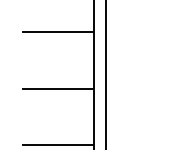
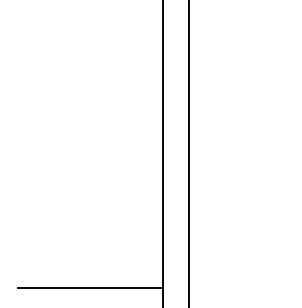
line: (58, 32) -> (90, 55), removed
line: (58, 88) -> (90, 171), removed

